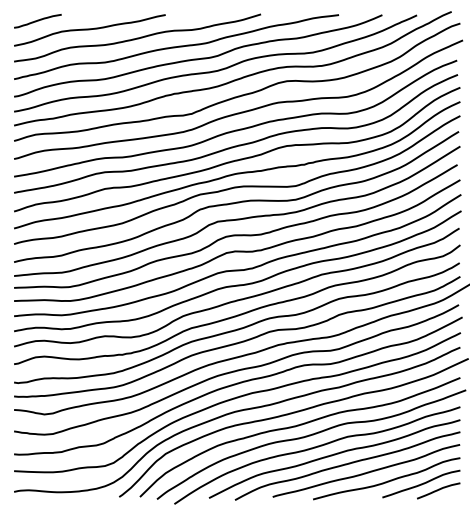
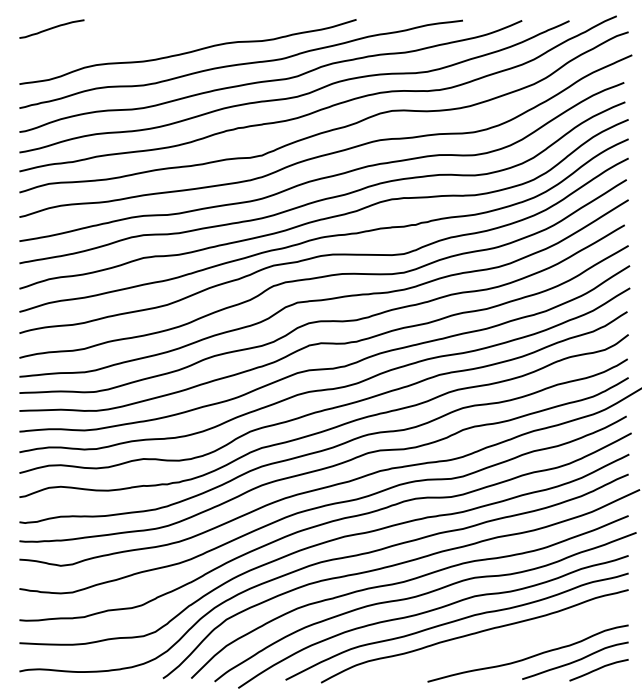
curve: (89, 30) -> (122, 41), removed
curve: (367, 471) -> (501, 643), removed

